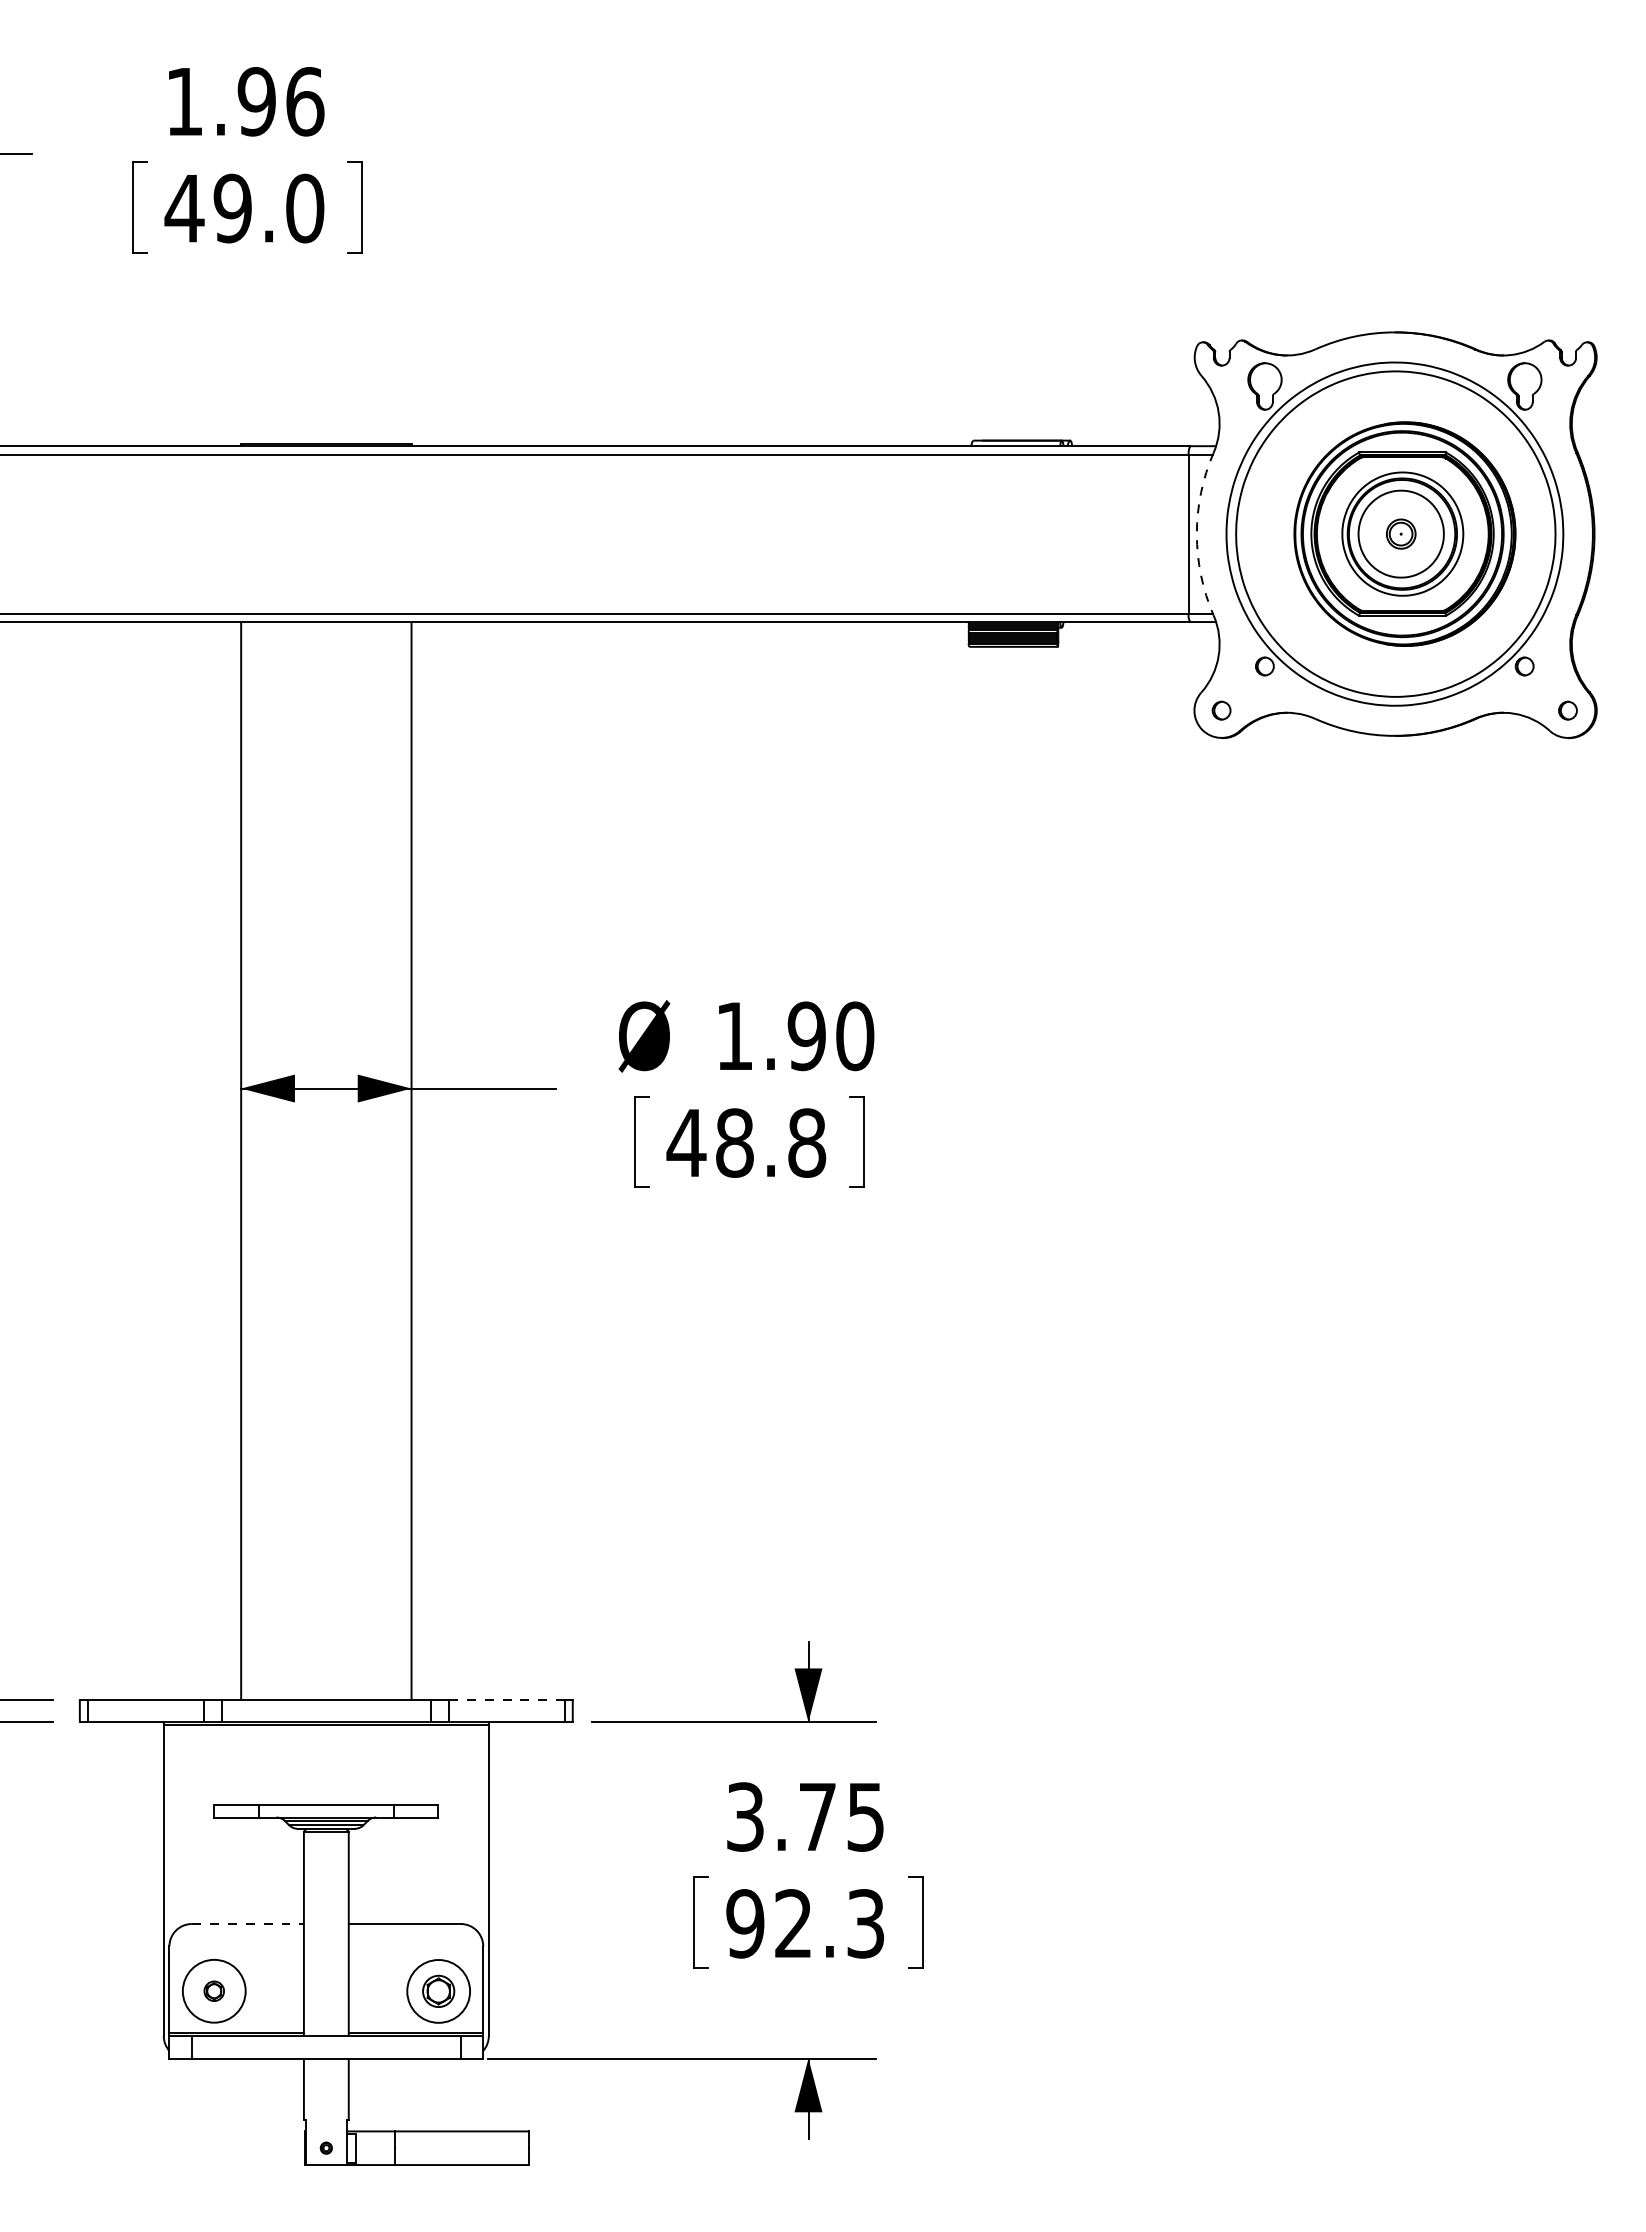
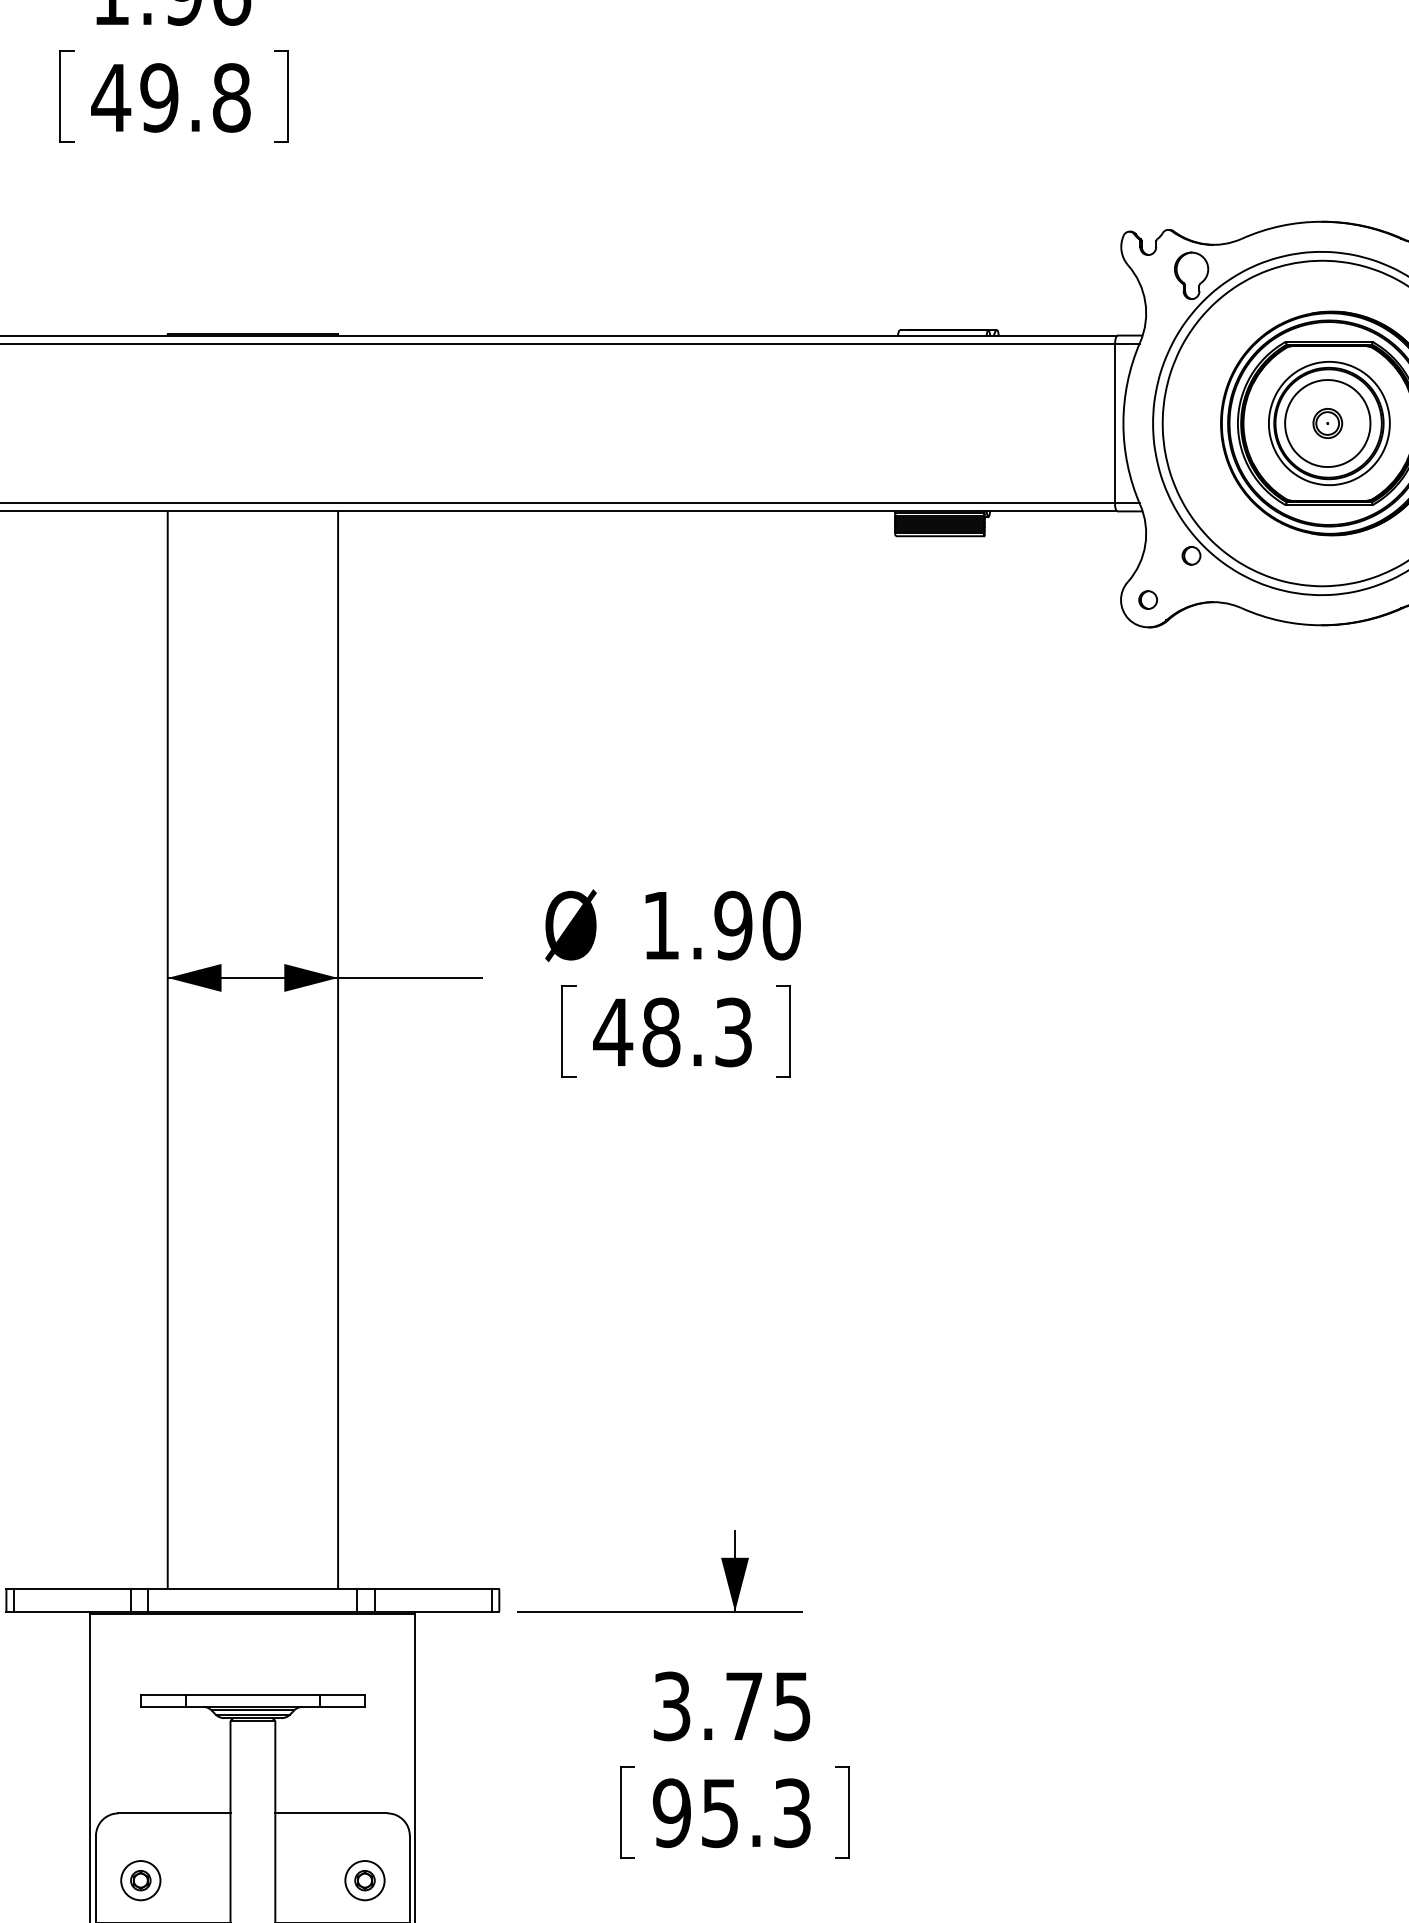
text: (305, 208) -> (232, 97), 49.0 -> 49.8
arc: (1196, 534) -> (1123, 423), dashed -> solid
text: (807, 1142) -> (734, 1031), 48.8 -> 48.3
line: (507, 1699) -> (434, 1588), dashed -> solid
text: (793, 1923) -> (720, 1812), 92.3 -> 95.3
line: (248, 1924) -> (175, 1813), dashed -> solid
circle: (213, 1990) -> (140, 1879), size x0.62
part: (437, 1990) -> (364, 1879), size x0.62

